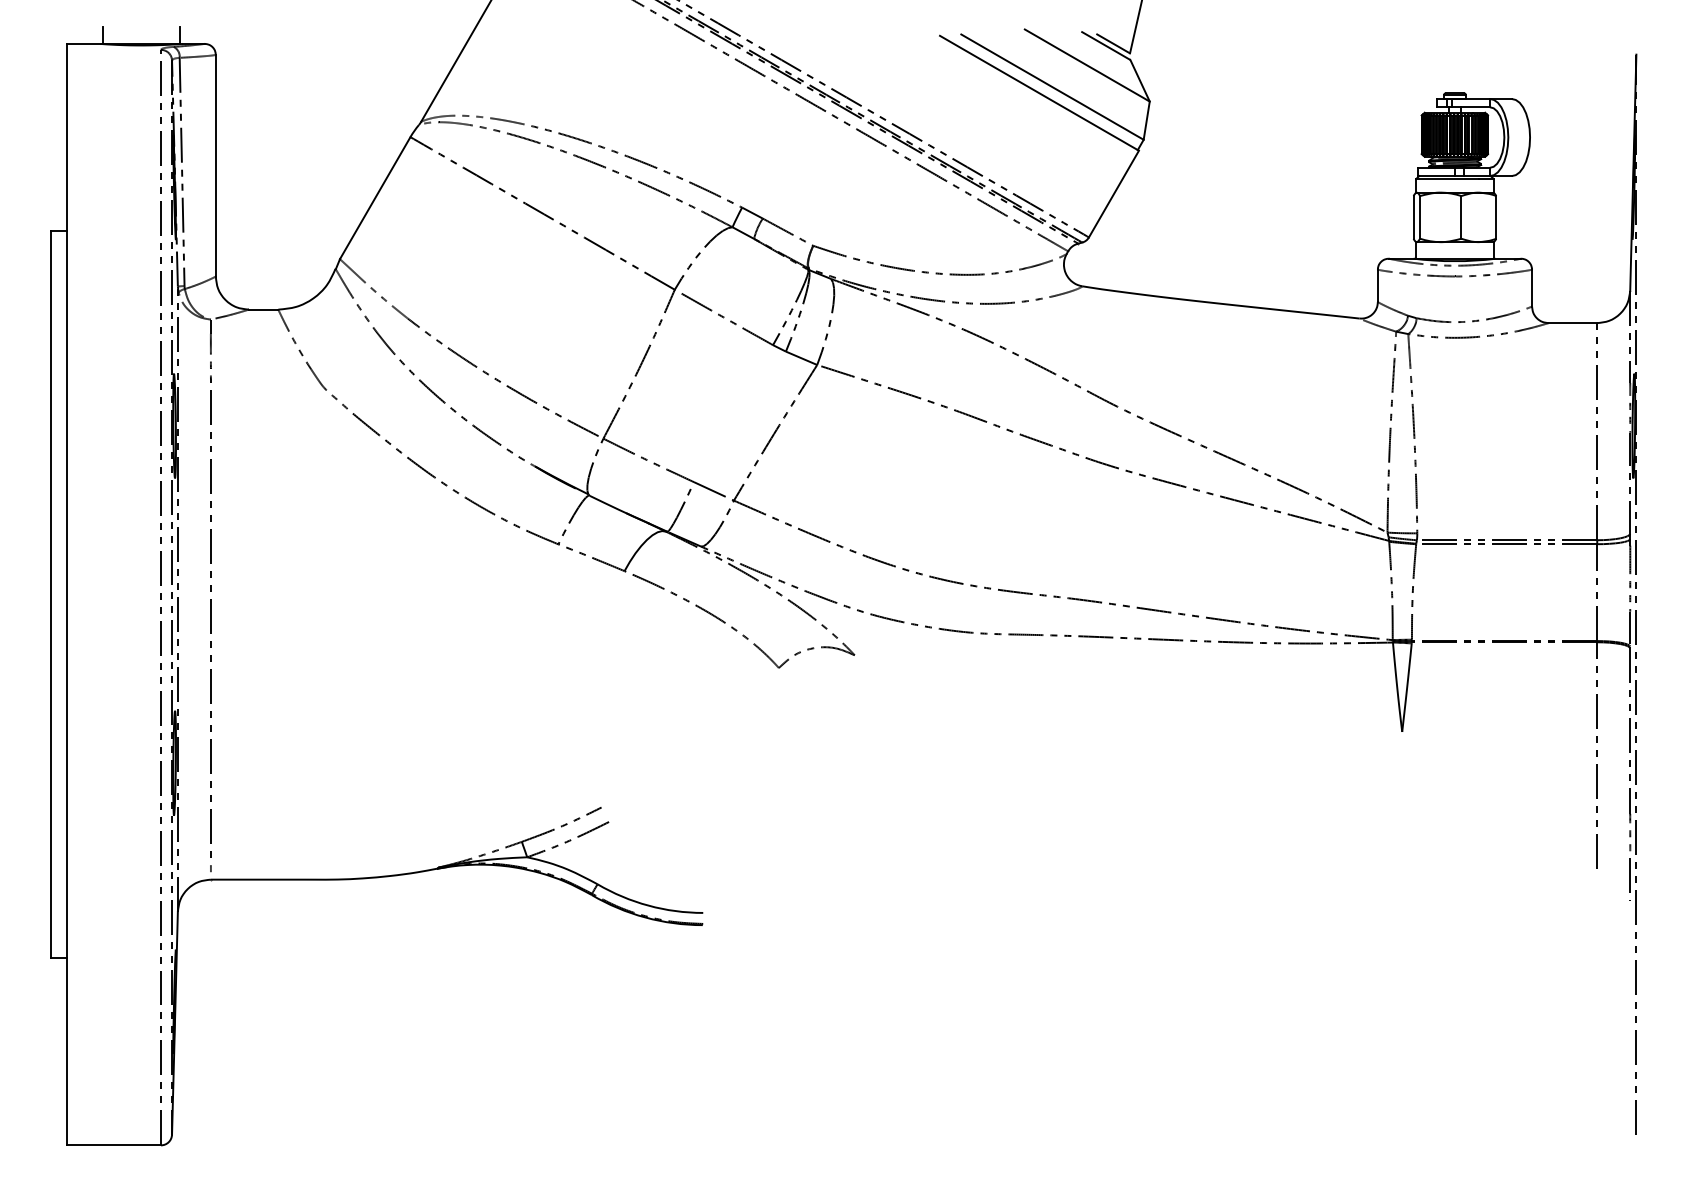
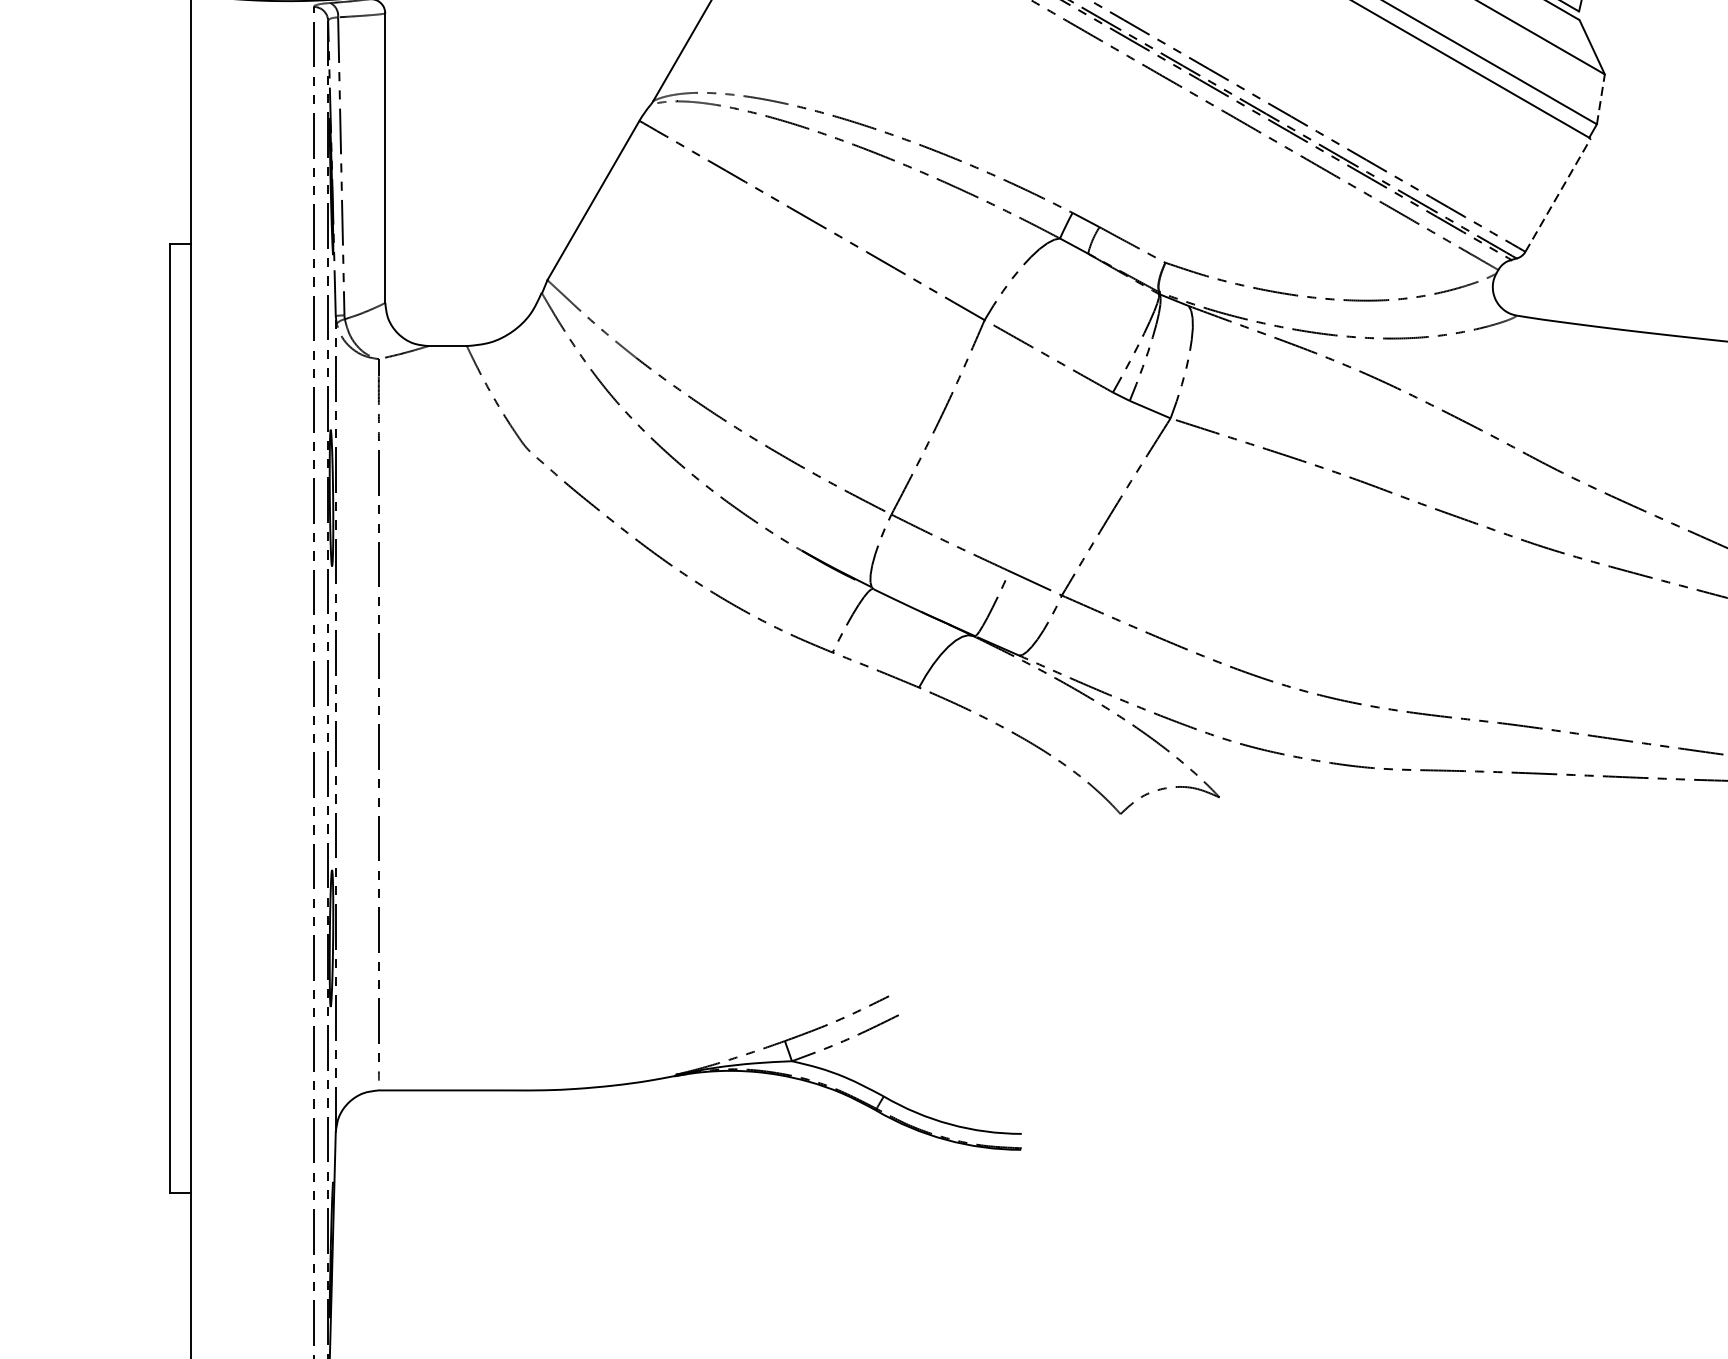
line: (1146, 120) -> (1600, 99), solid -> dashed
line: (1114, 193) -> (1558, 194), solid -> dashed

